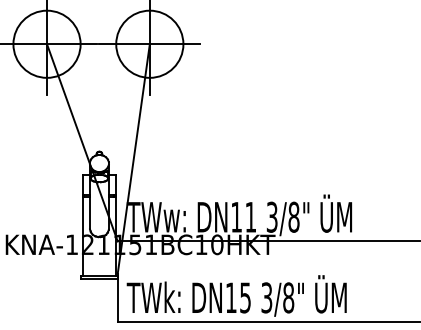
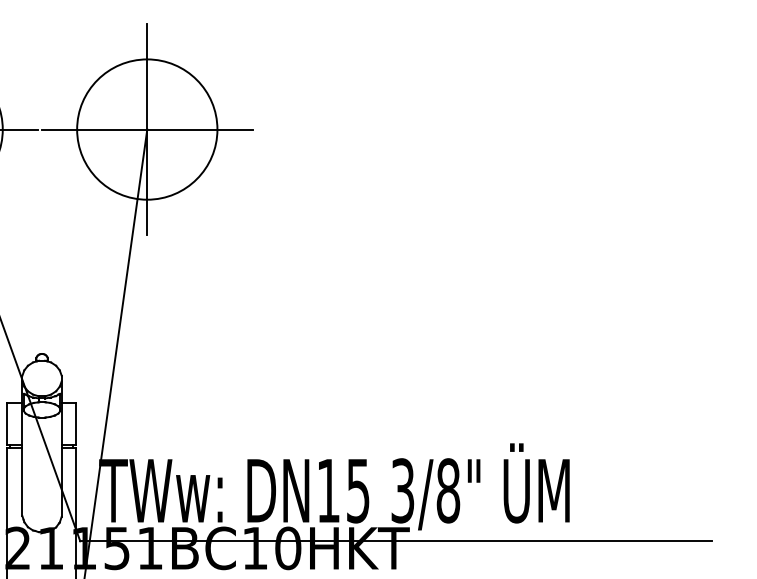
text: (250, 217) -> (357, 491), DN11 -> DN15

